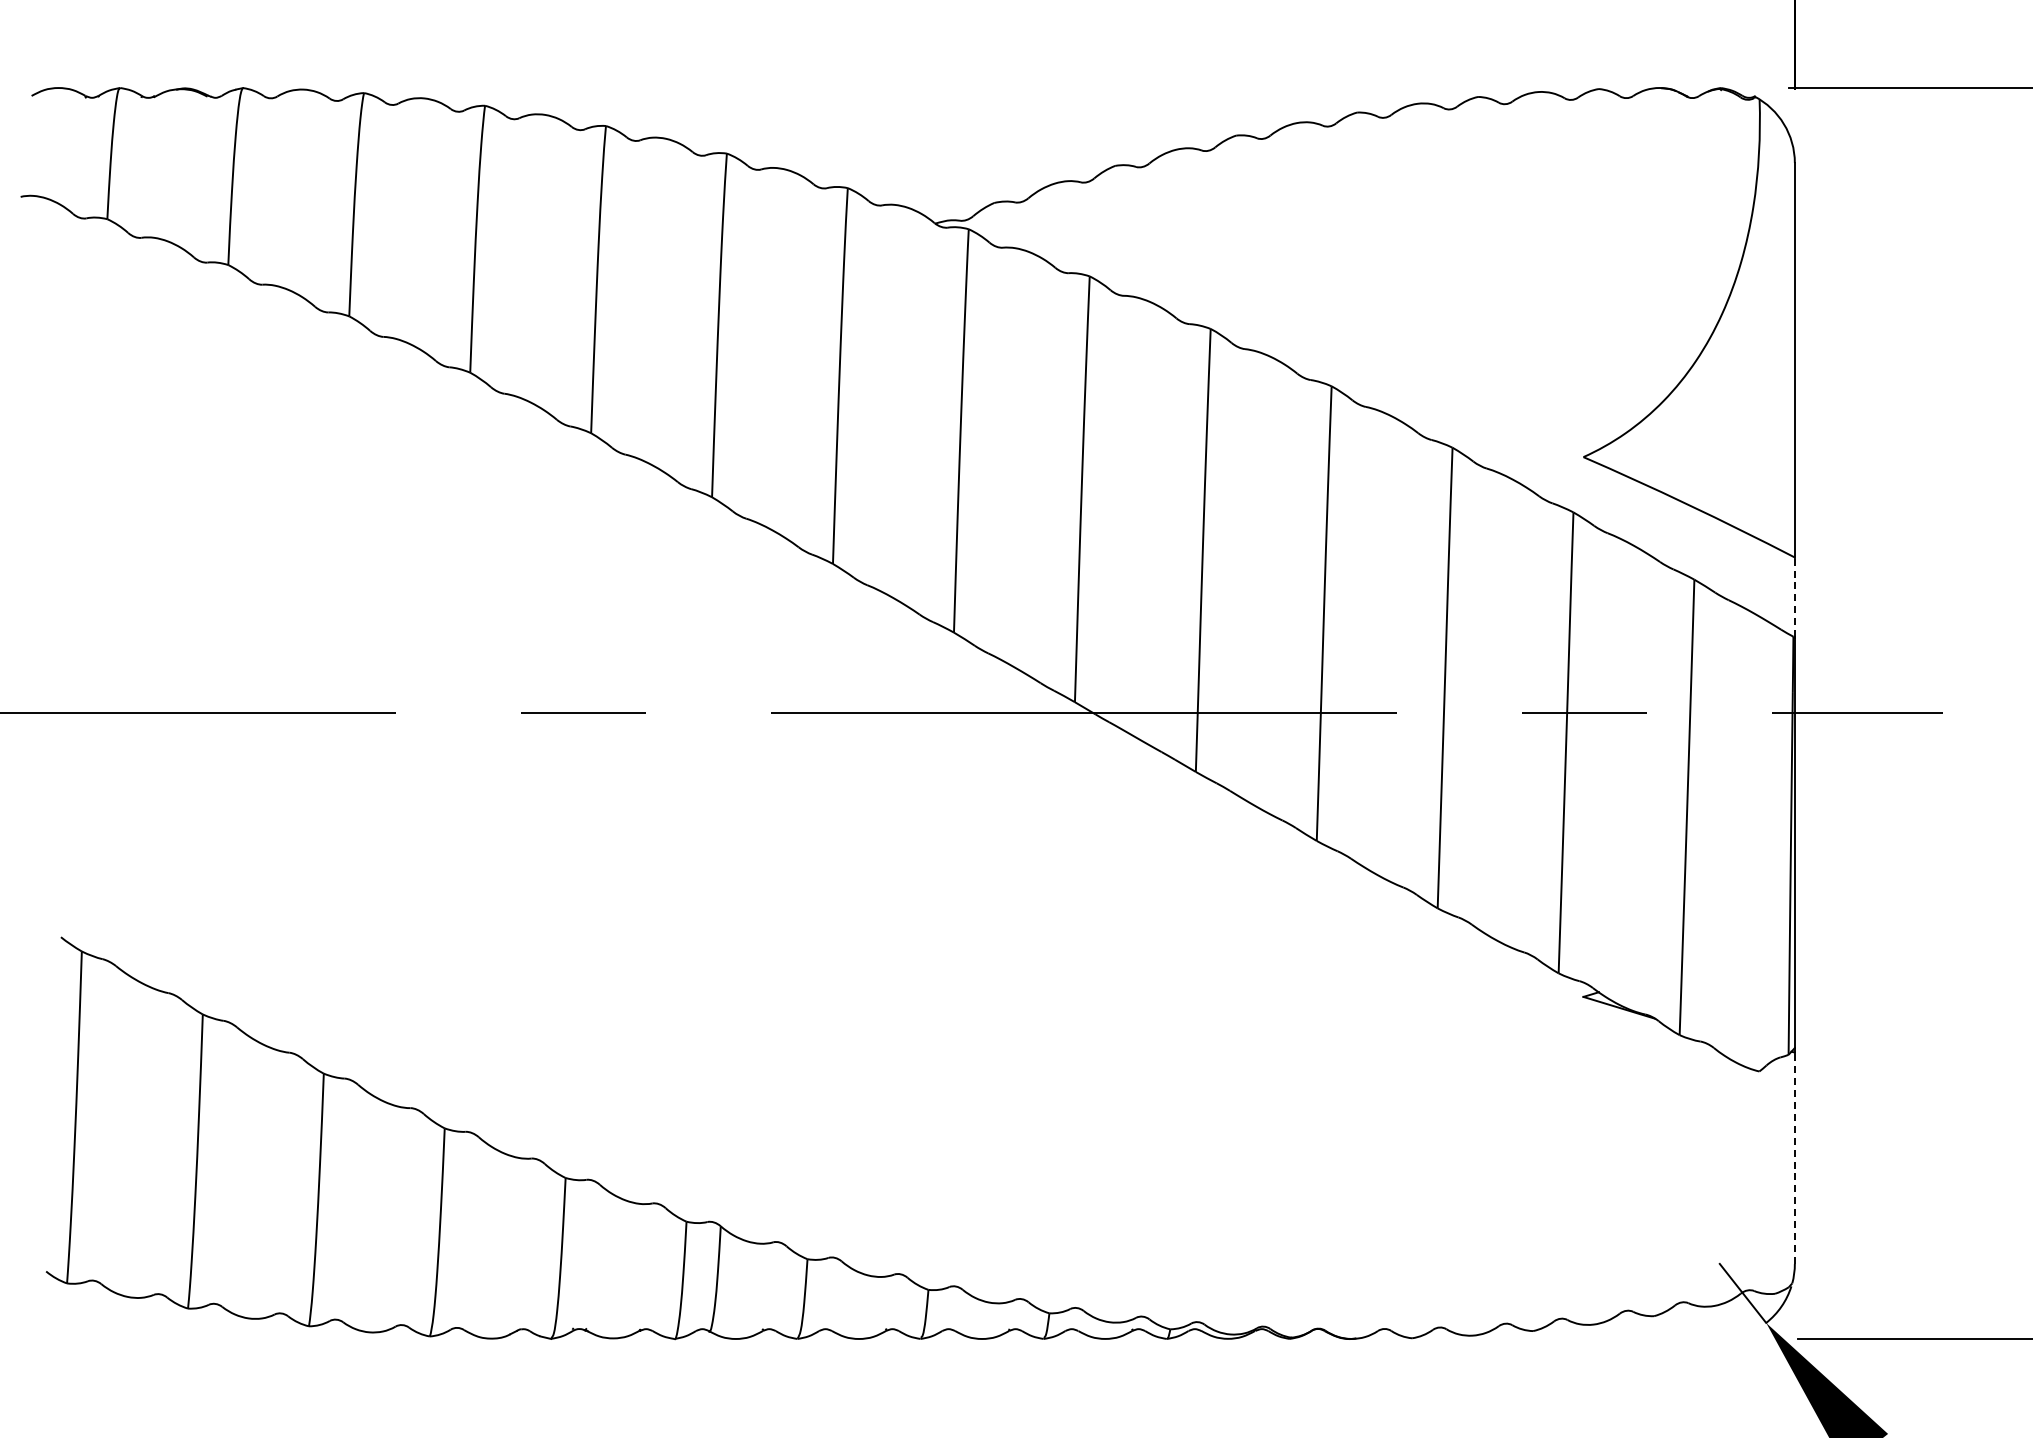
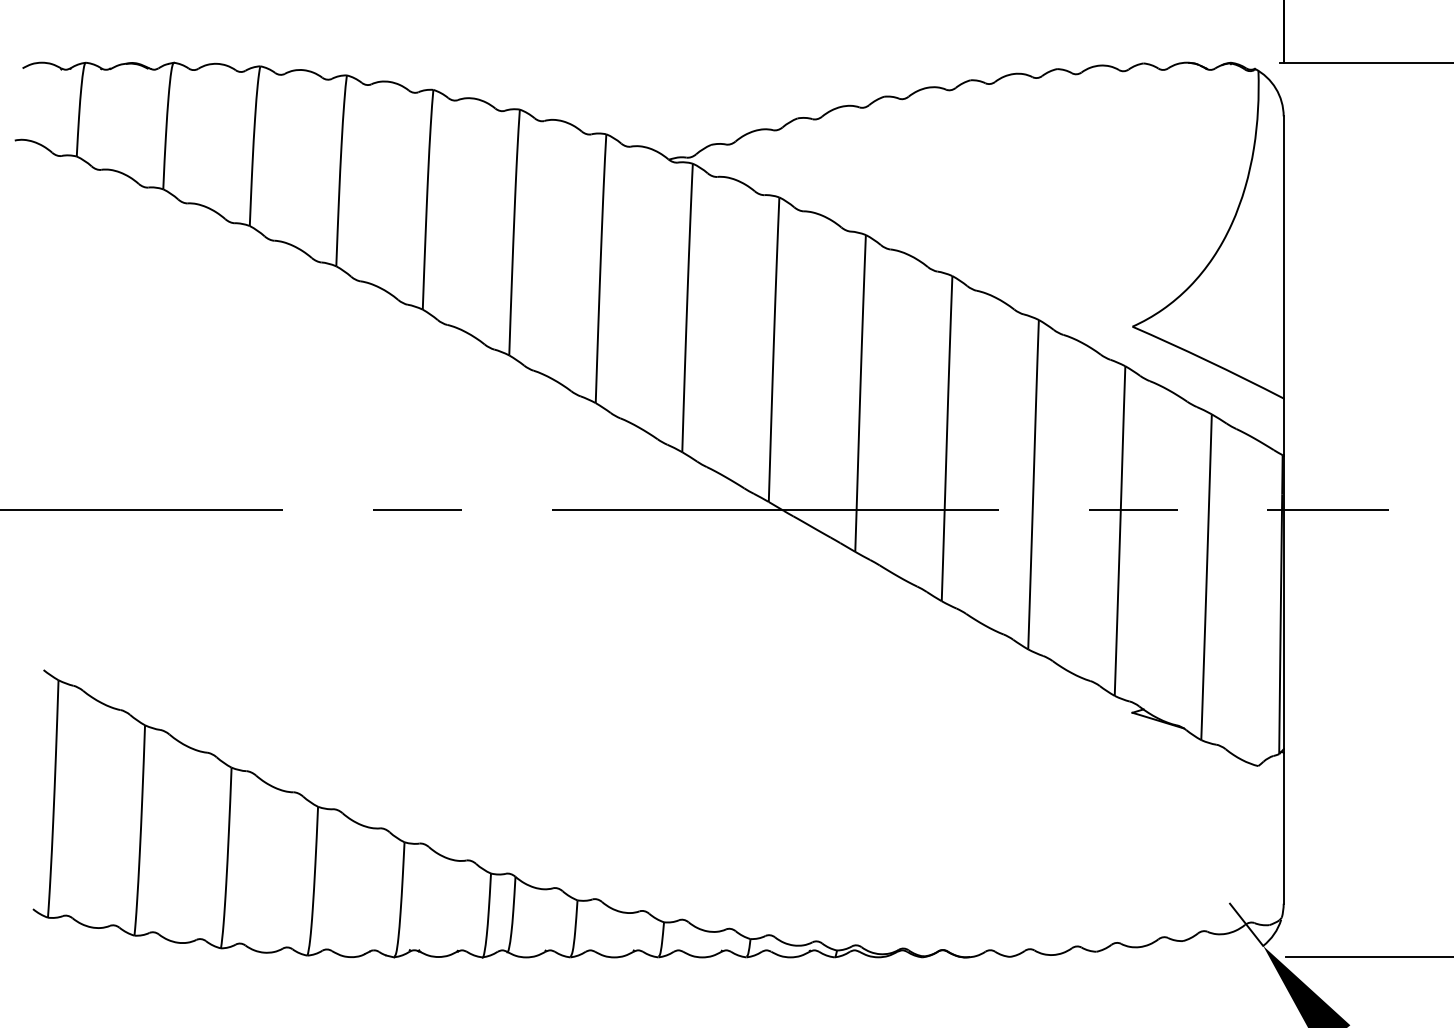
line: (1794, 597) -> (1283, 427), dashed -> solid
line: (1794, 1158) -> (1283, 828), dashed -> solid

